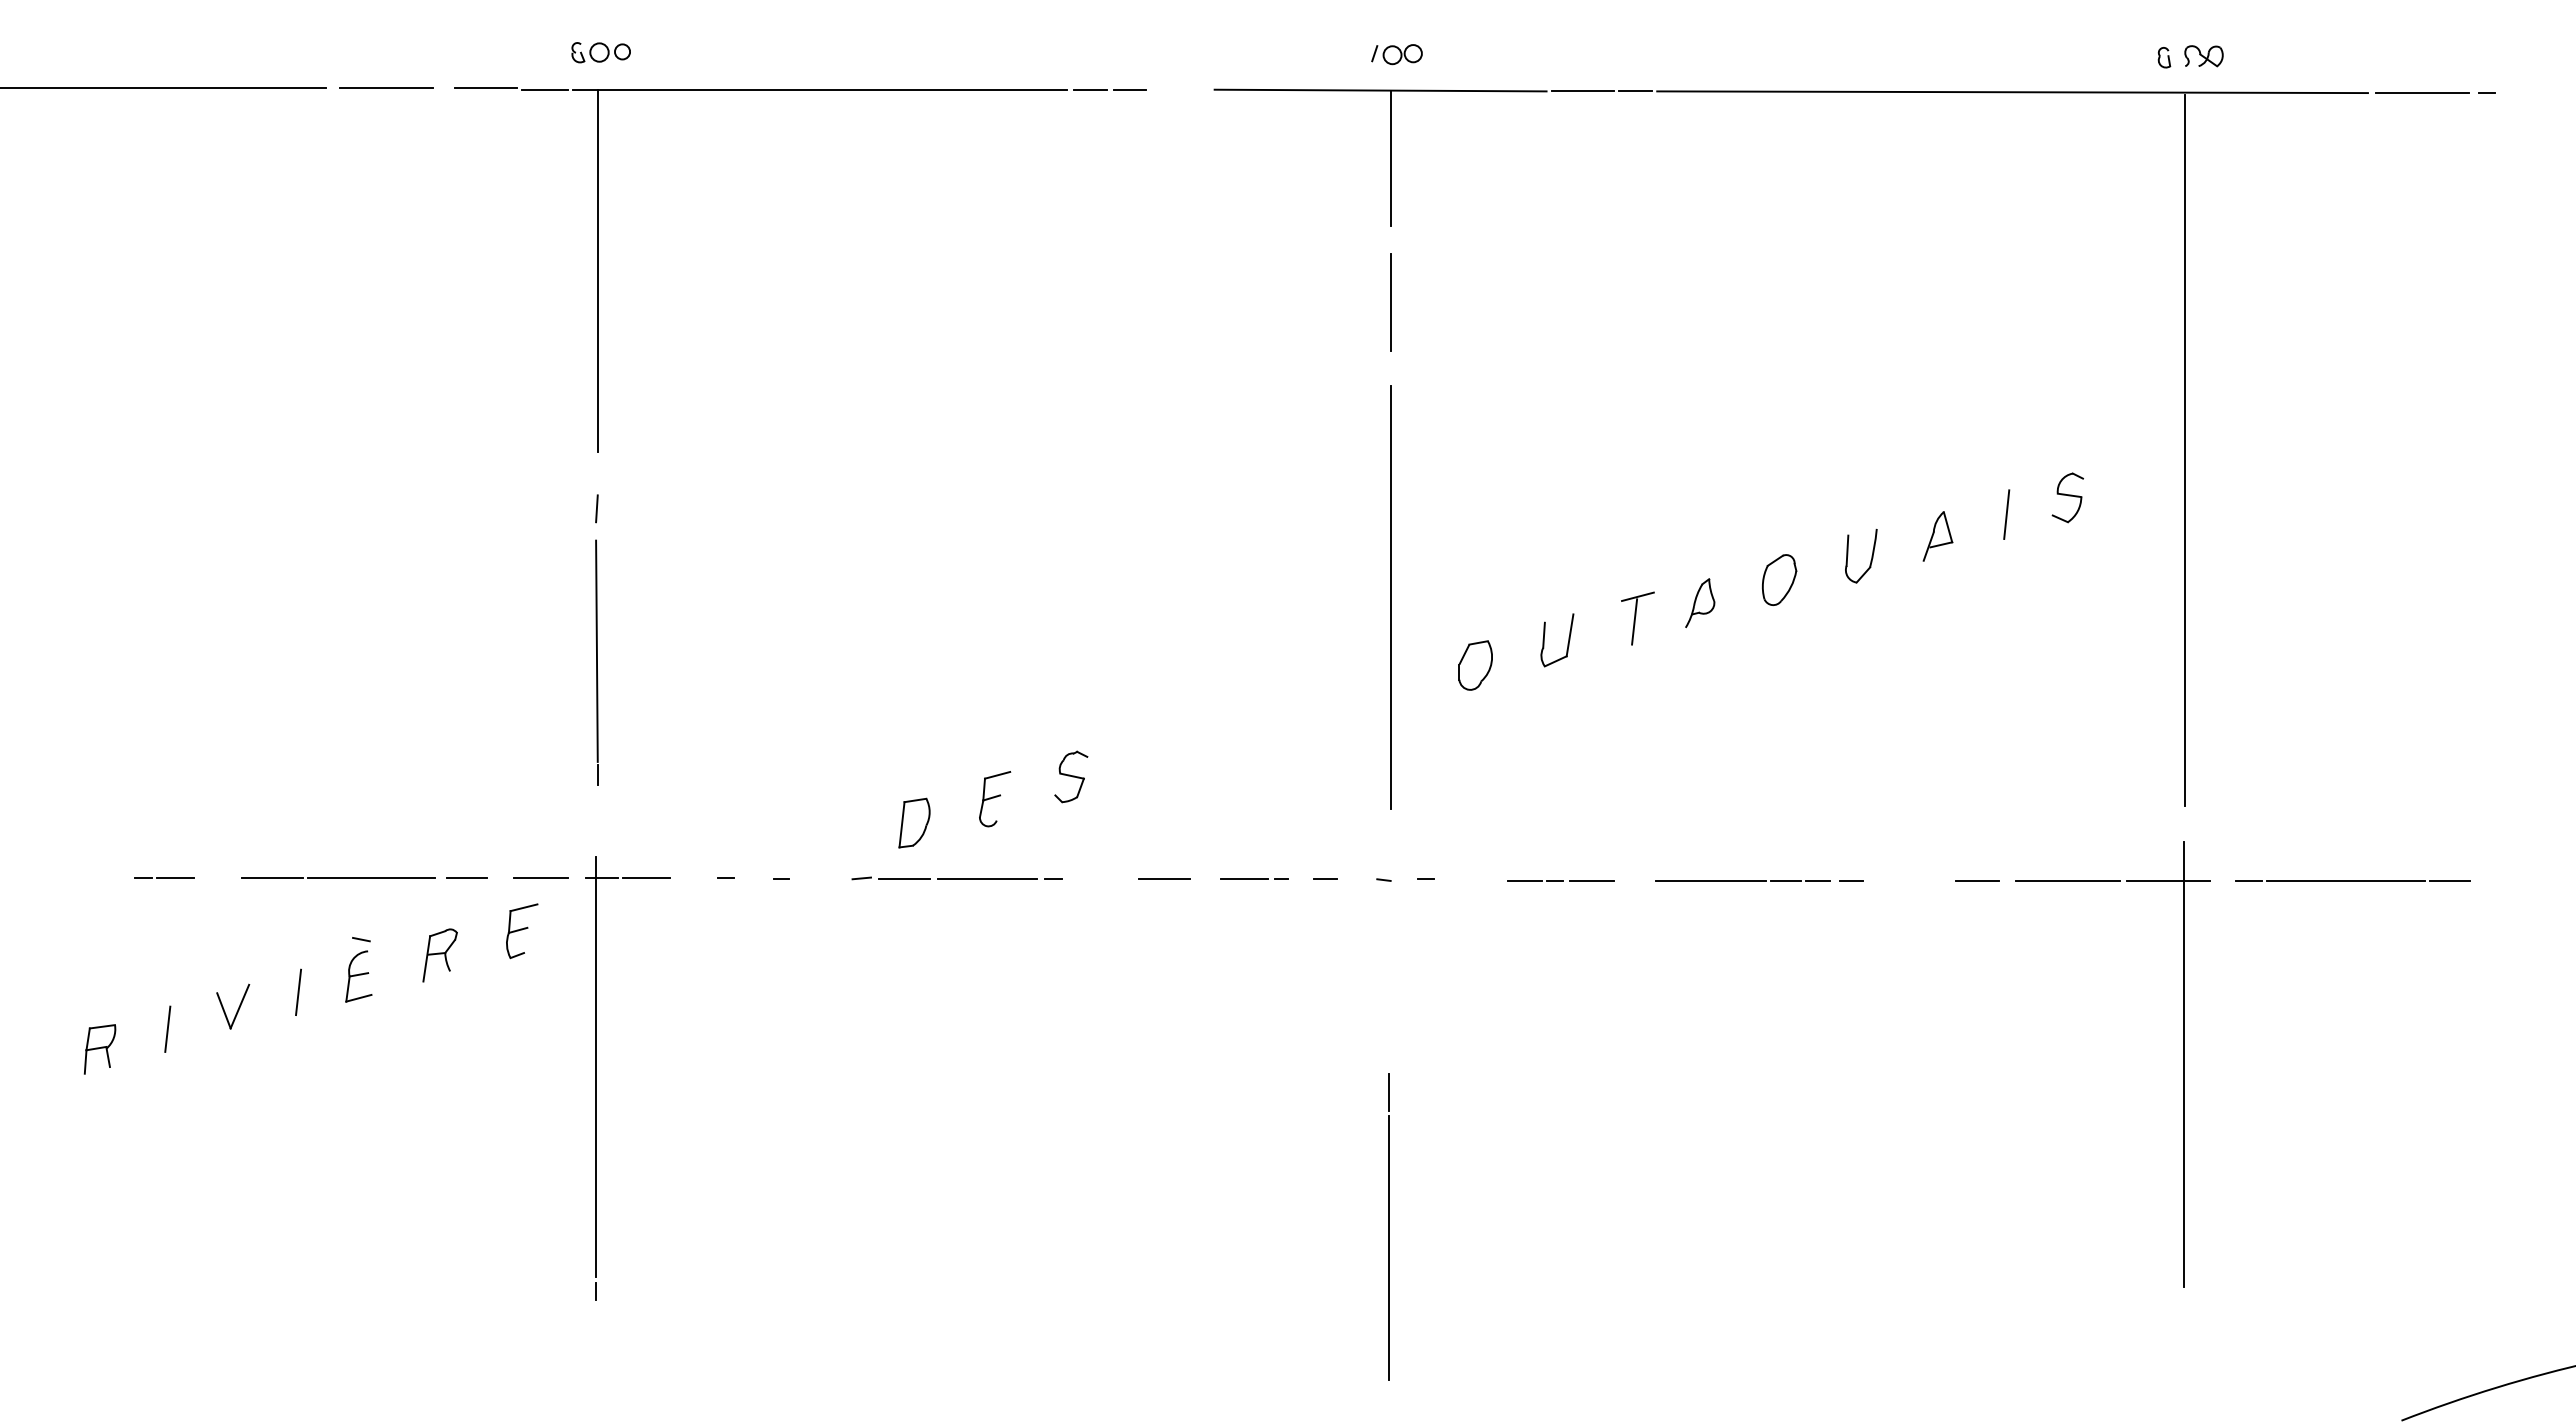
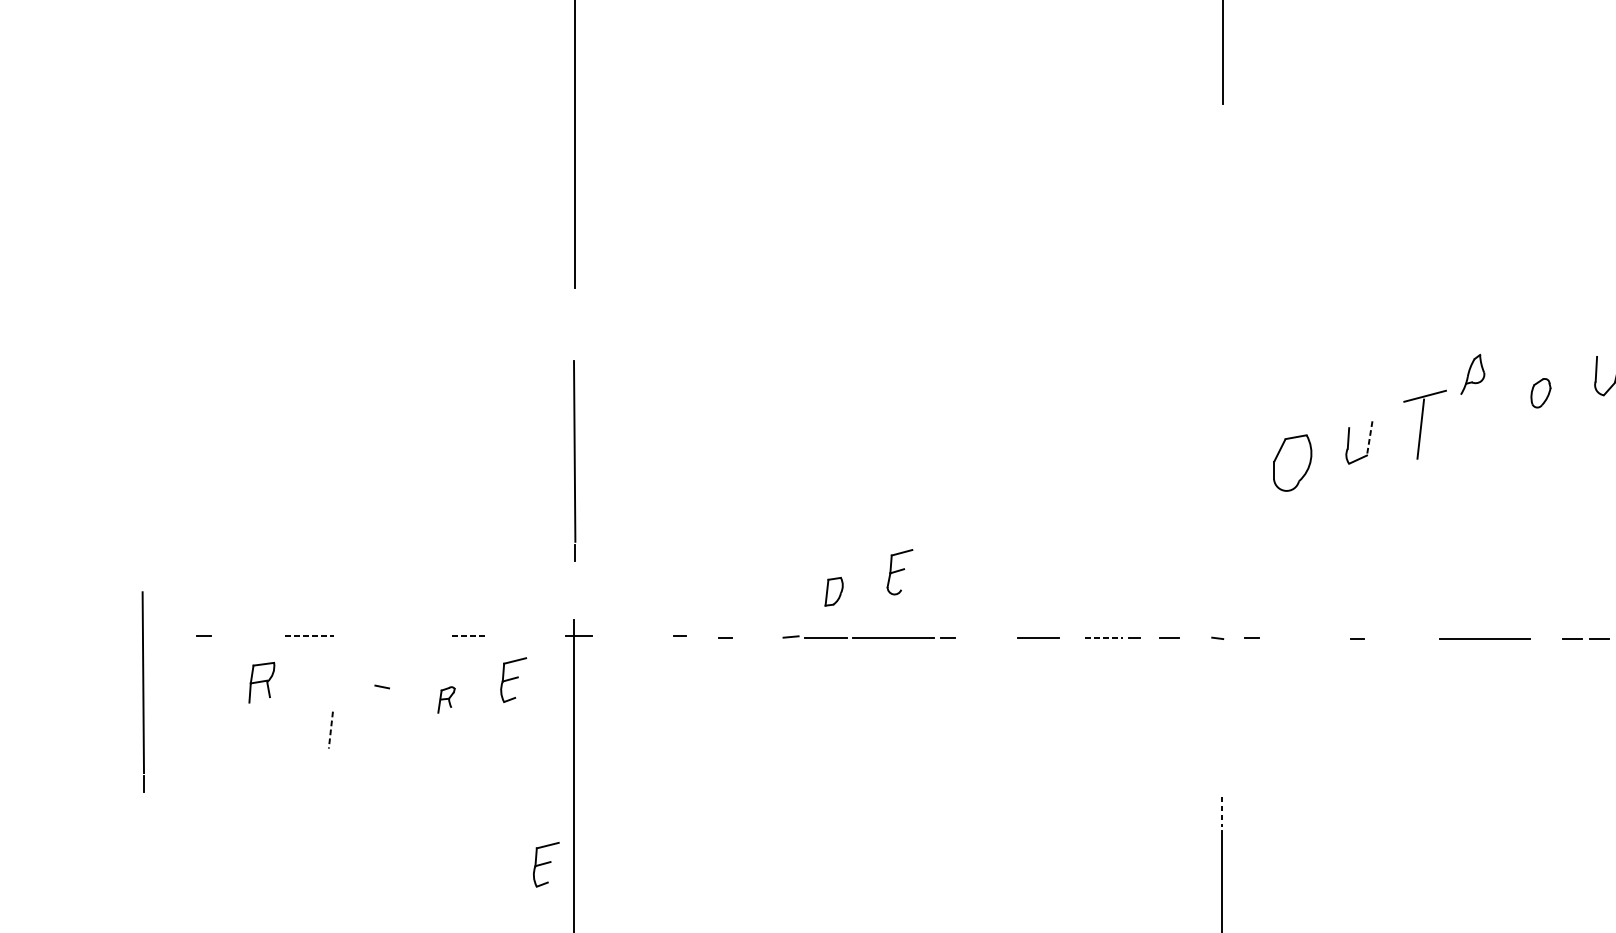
line: (1390, 302) -> (1223, 166), removed
line: (596, 508) -> (574, 334), removed
part: (1779, 579) -> (1540, 392), size x0.7
line: (1390, 597) -> (1223, 407), removed
part: (1700, 602) -> (1473, 373), moved
part: (1637, 618) -> (1424, 424), size x1.6
line: (1569, 635) -> (1369, 438), solid -> dashed
part: (1475, 665) -> (1292, 463), size x1.4
part: (1071, 776) -> (962, 553), removed
part: (914, 822) -> (834, 591), size x0.7
line: (174, 877) -> (229, 636), removed
line: (273, 877) -> (310, 636), solid -> dashed
line: (371, 877) -> (390, 636), removed
line: (467, 877) -> (468, 636), solid -> dashed
line: (540, 877) -> (528, 636), removed
line: (645, 877) -> (614, 636), removed
line: (1245, 879) -> (1104, 637), solid -> dashed
line: (1524, 880) -> (1332, 638), removed
line: (1591, 880) -> (1387, 638), removed
line: (1786, 880) -> (1546, 638), removed
line: (68, 945) -> (142, 691), added
part: (439, 955) -> (446, 699), size x0.6
part: (358, 976) -> (379, 717), removed
line: (298, 992) -> (330, 730), solid -> dashed
part: (233, 1006) -> (277, 741), removed
line: (167, 1028) -> (223, 759), removed
part: (99, 1049) -> (261, 682), moved
line: (1388, 1092) -> (1221, 811), solid -> dashed
part: (562, 1157) -> (546, 865), added

